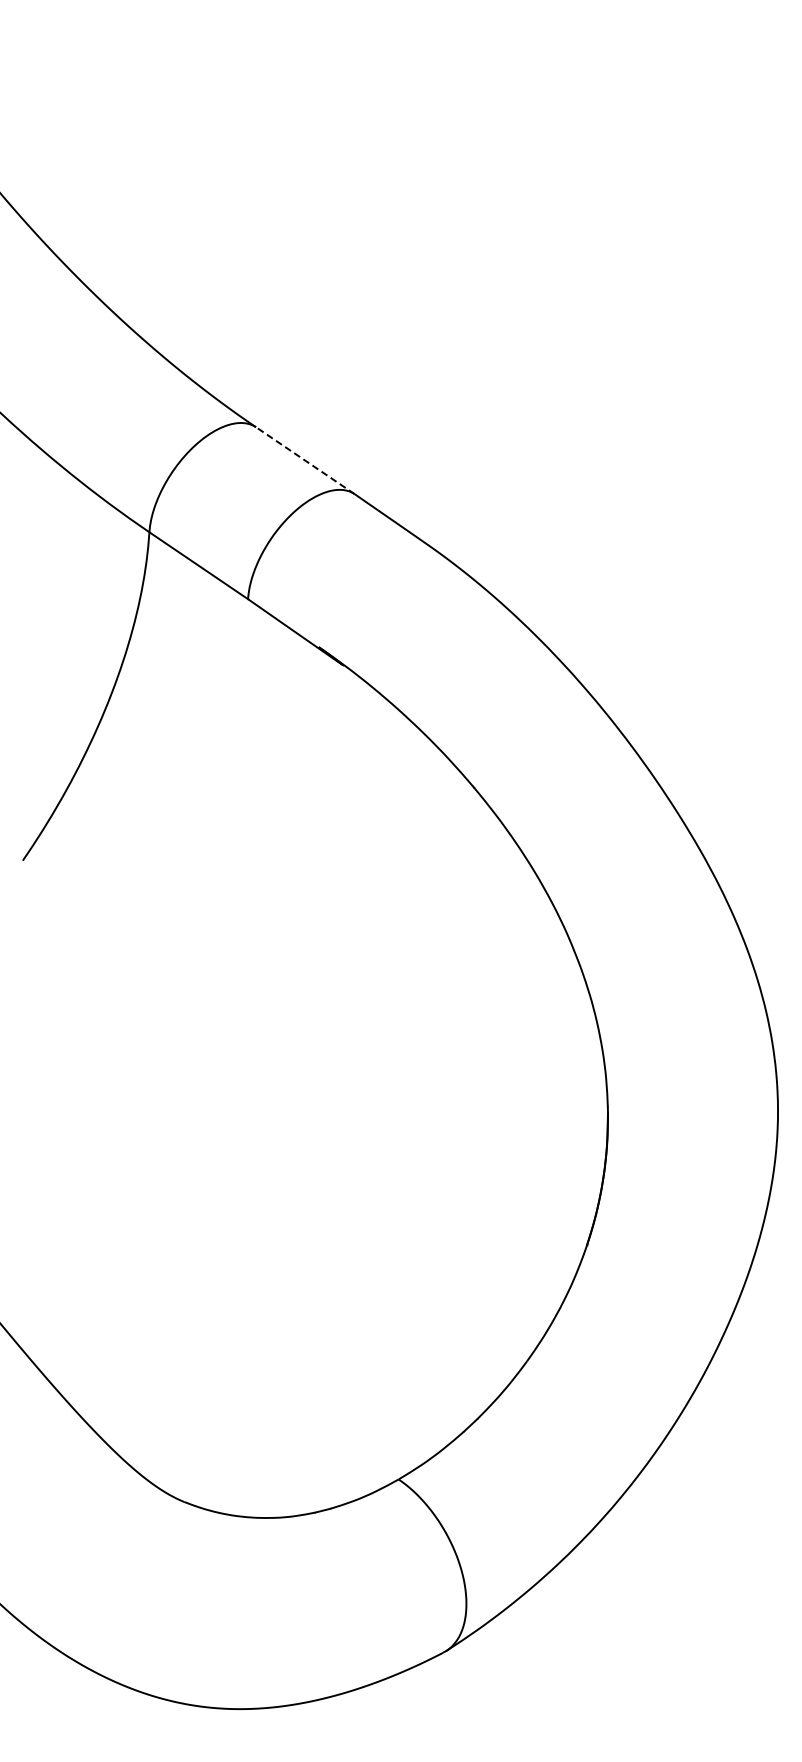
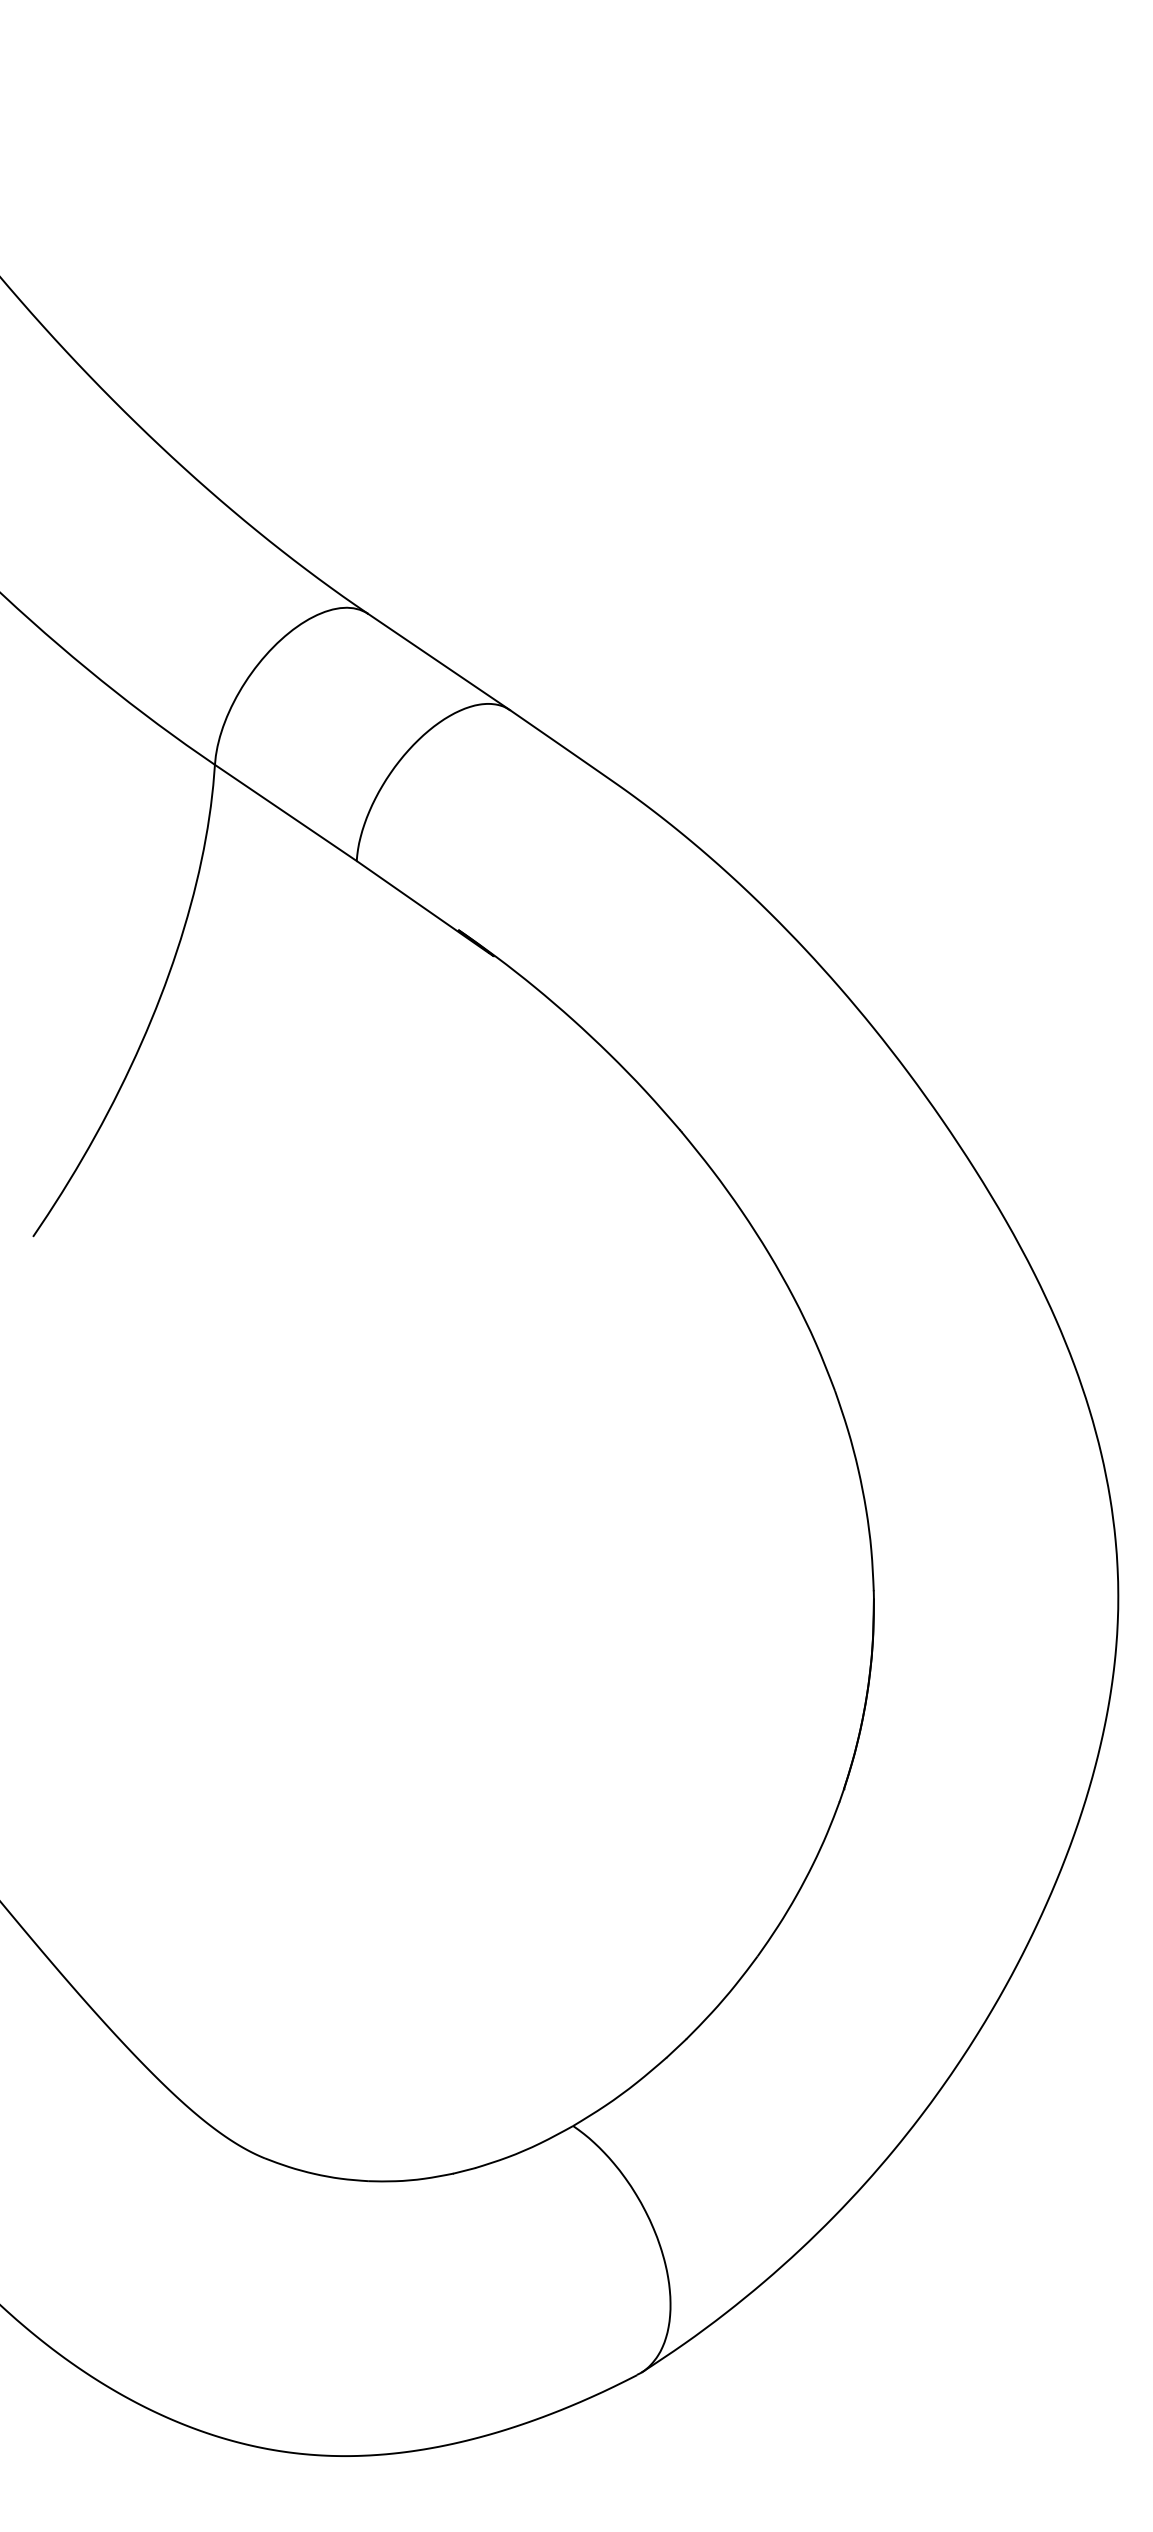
line: (305, 460) -> (439, 661), dashed -> solid

